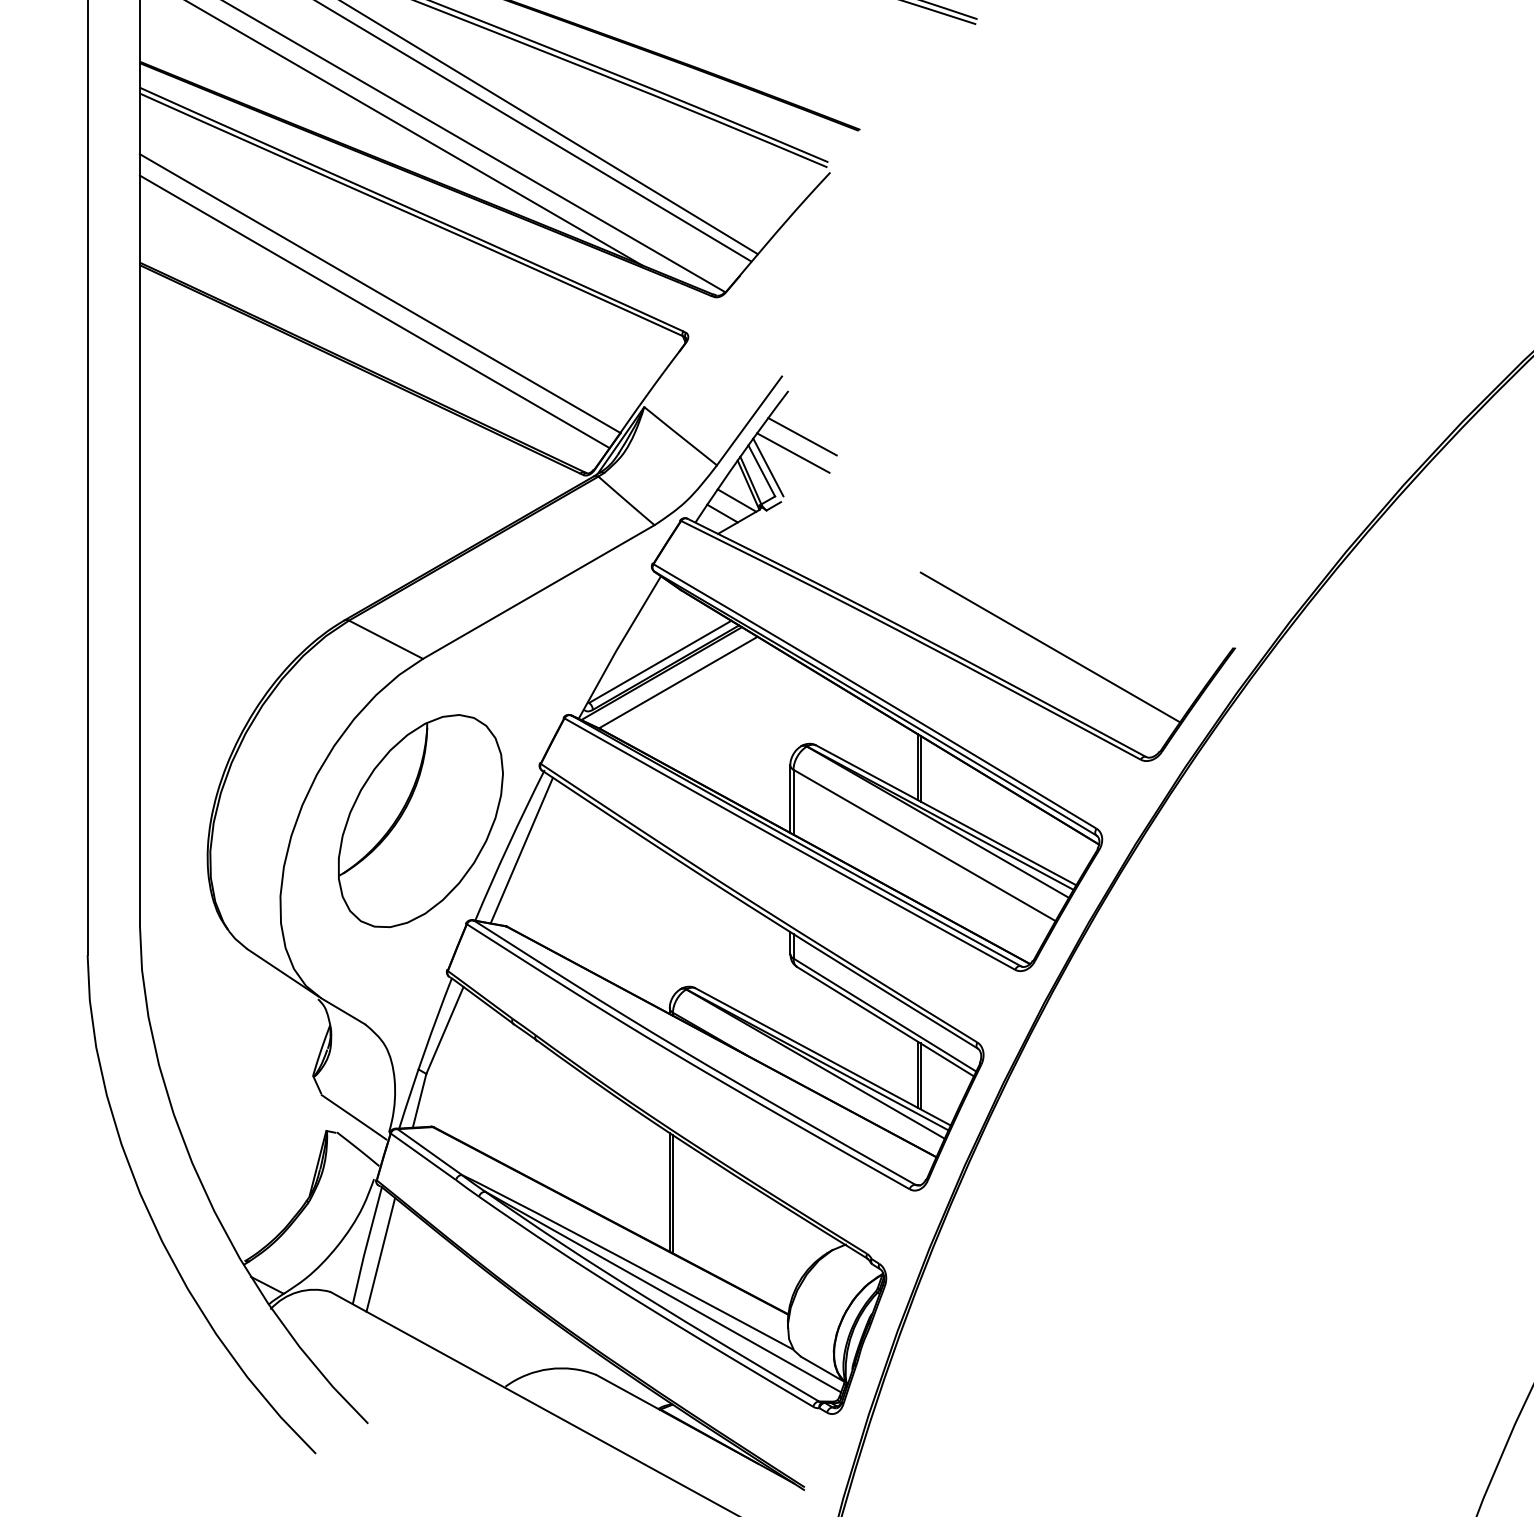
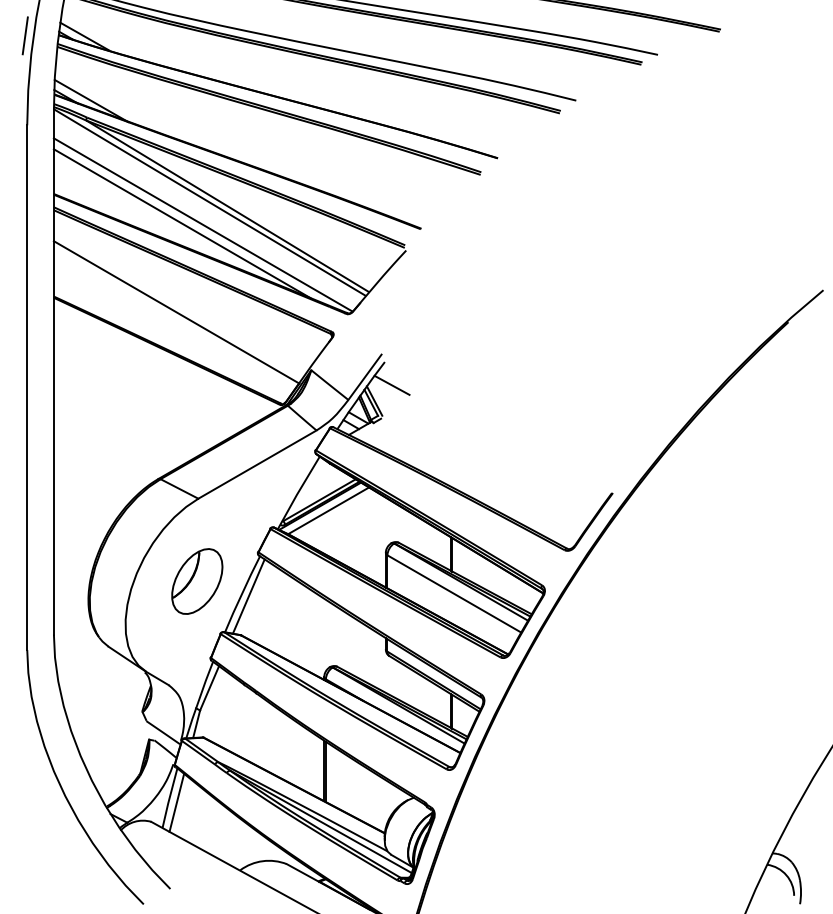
line: (374, 311) -> (173, 321), removed
line: (791, 452) -> (386, 393), removed
line: (1050, 646) -> (518, 492), removed
part: (421, 821) -> (197, 581), size x0.6

